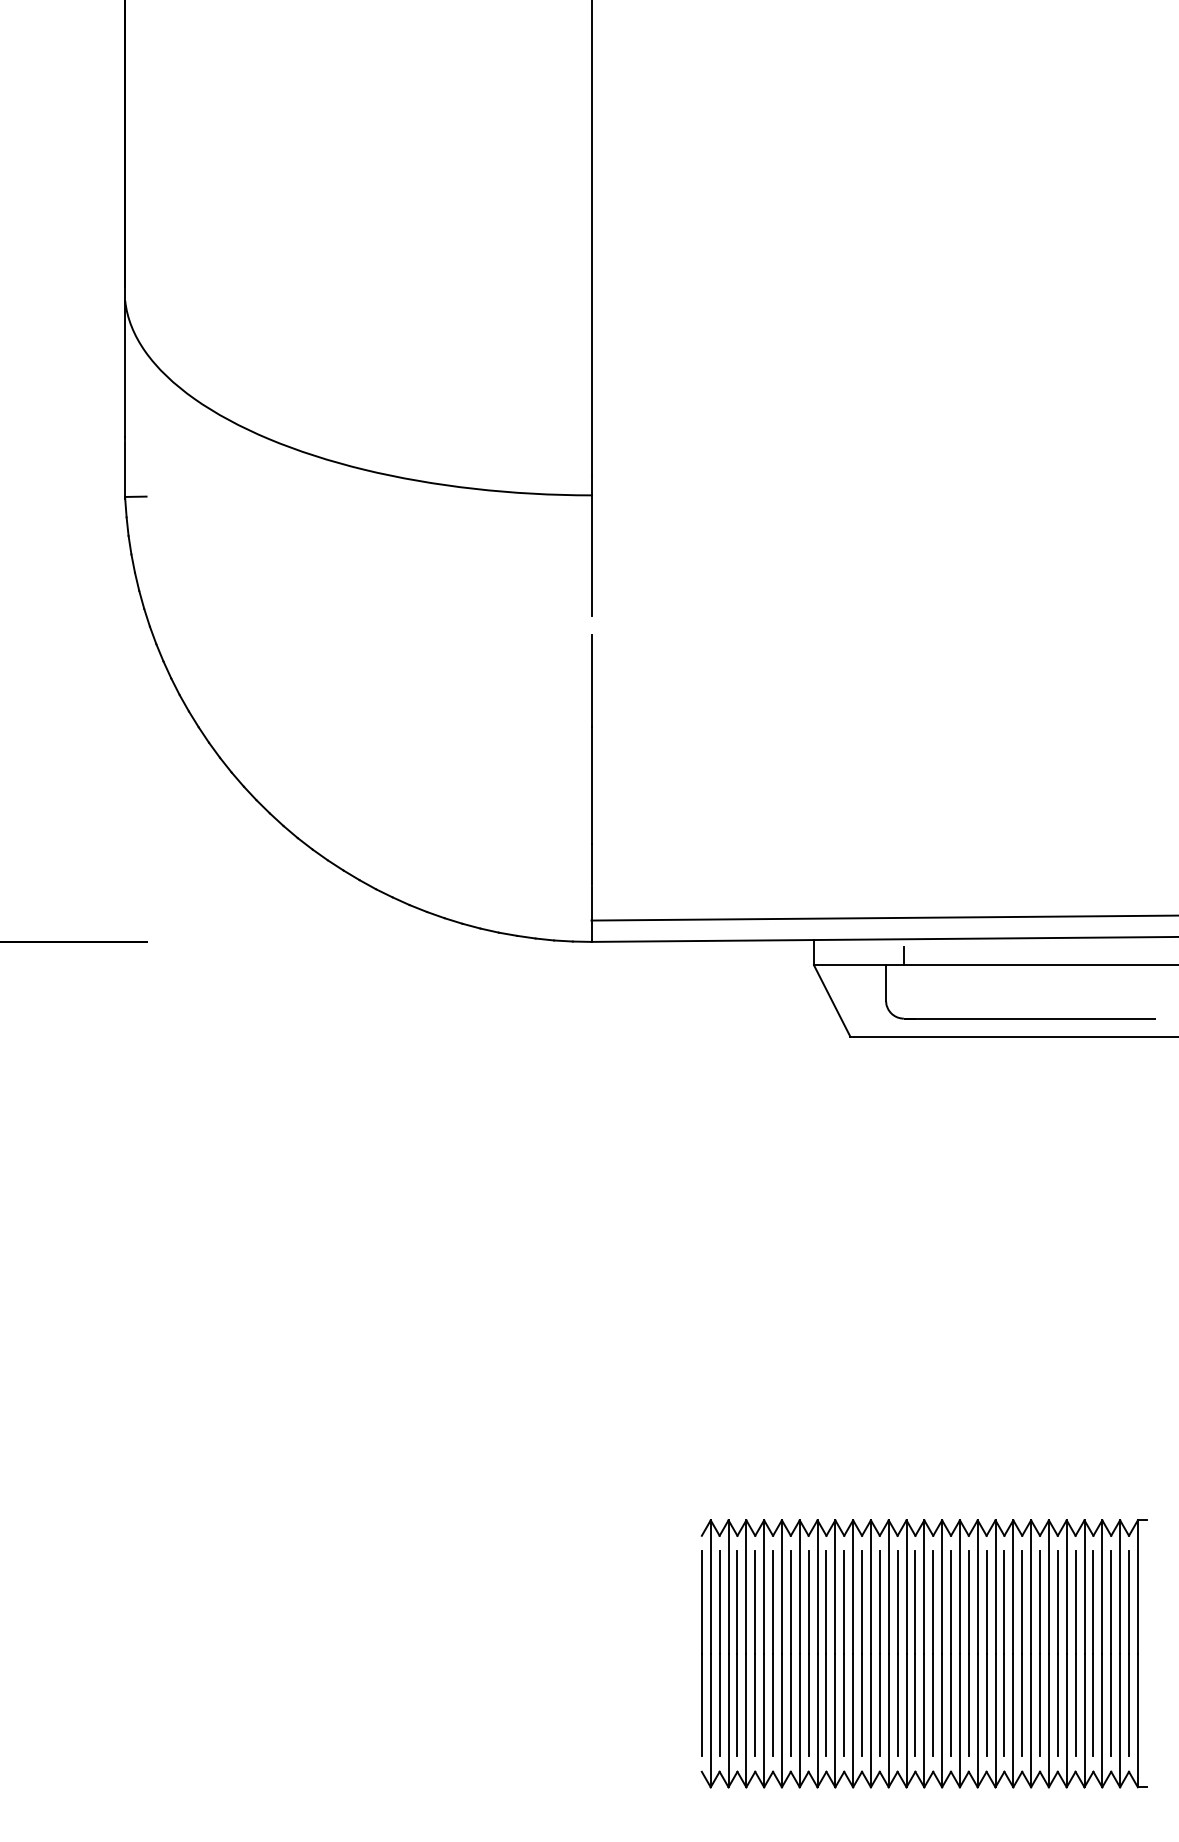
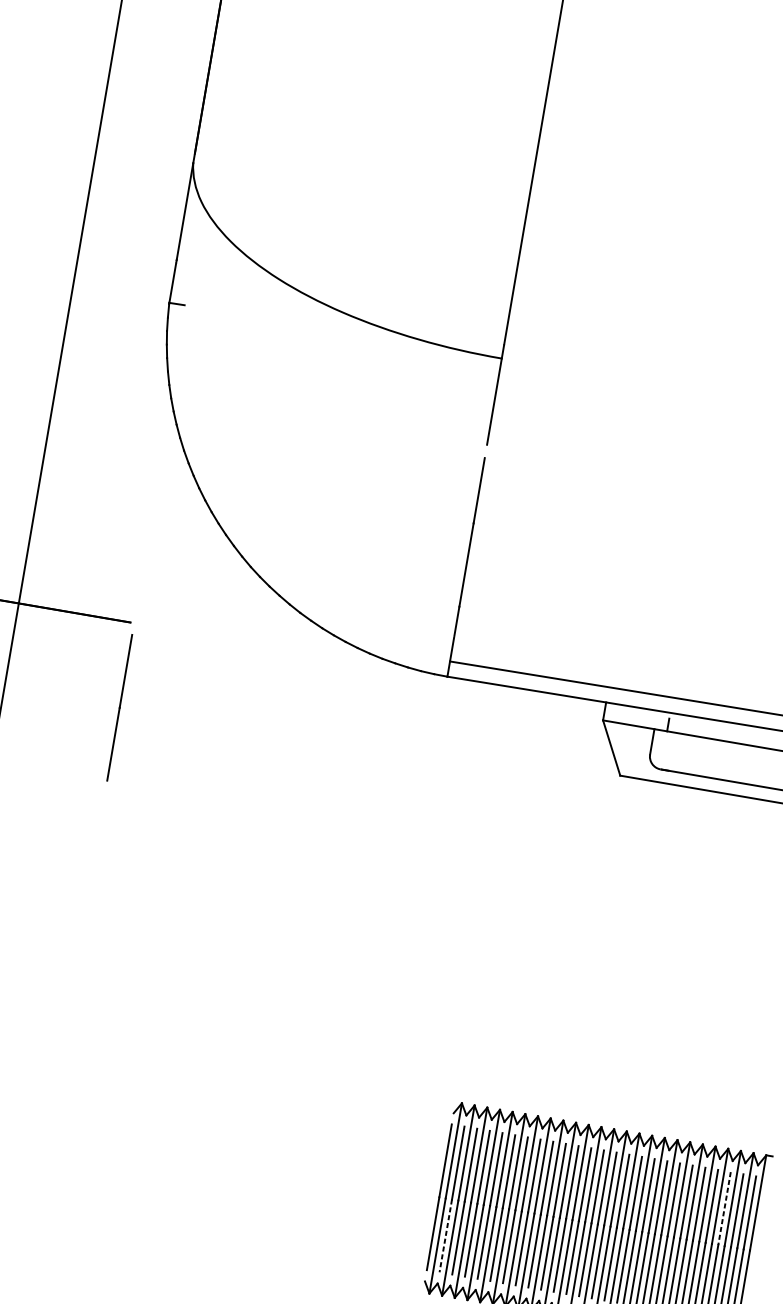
line: (151, 1060) -> (119, 707), added
line: (1093, 1603) -> (724, 1209), solid -> dashed
line: (719, 1705) -> (445, 1236), solid -> dashed

